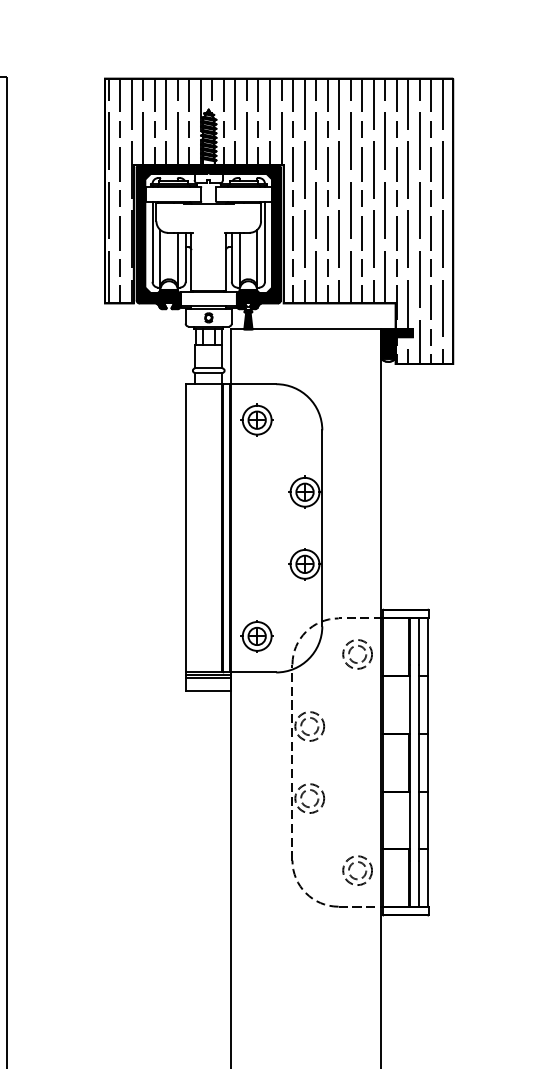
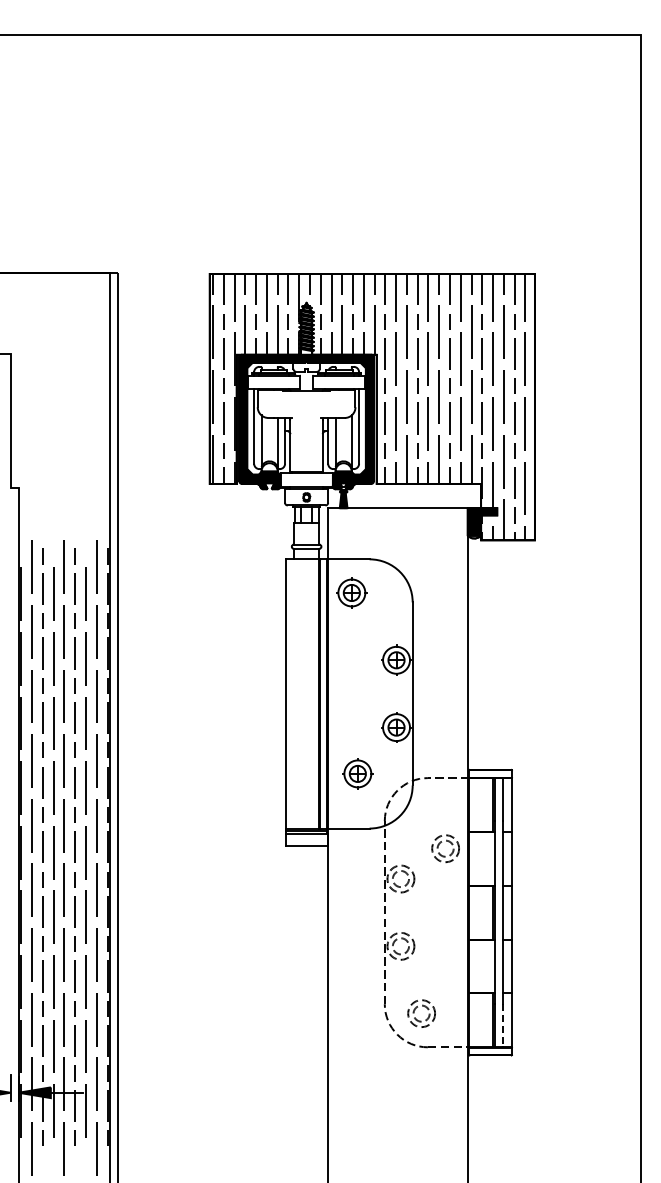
part: (256, 636) -> (357, 773), moved
part: (354, 647) -> (442, 842), moved
part: (354, 864) -> (418, 1007), moved
line: (418, 883) -> (502, 1025), solid -> dashed

